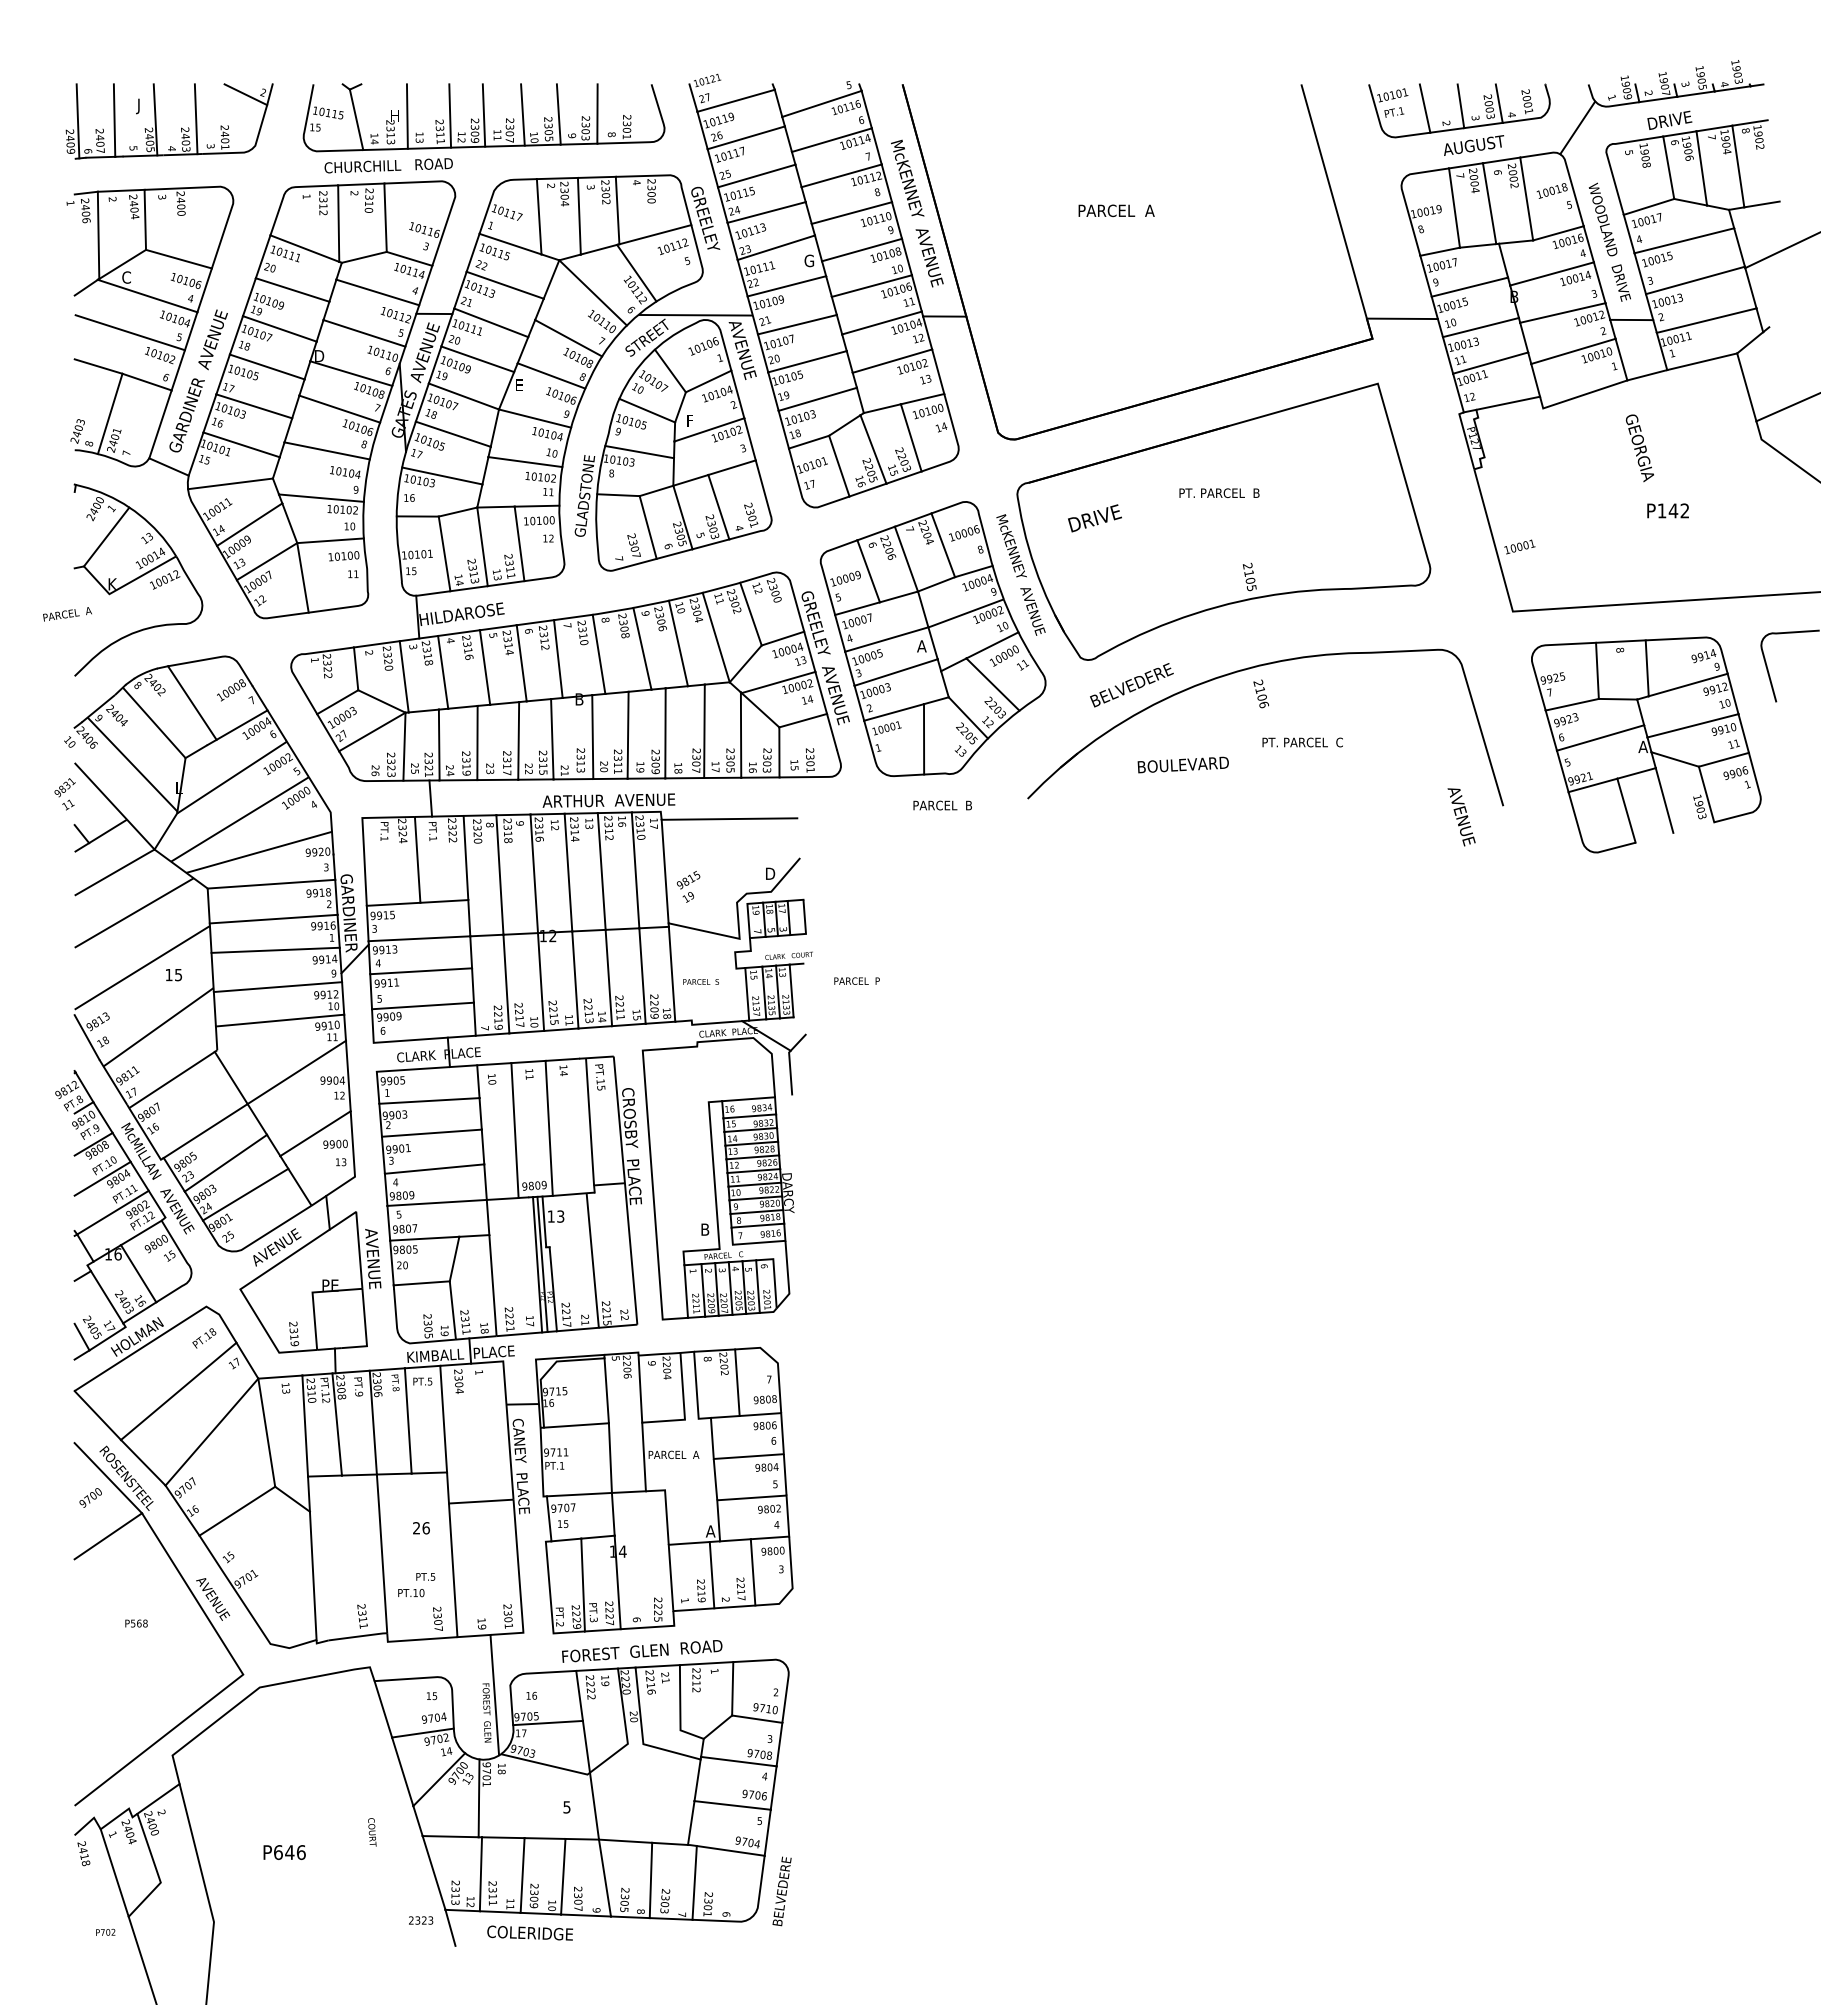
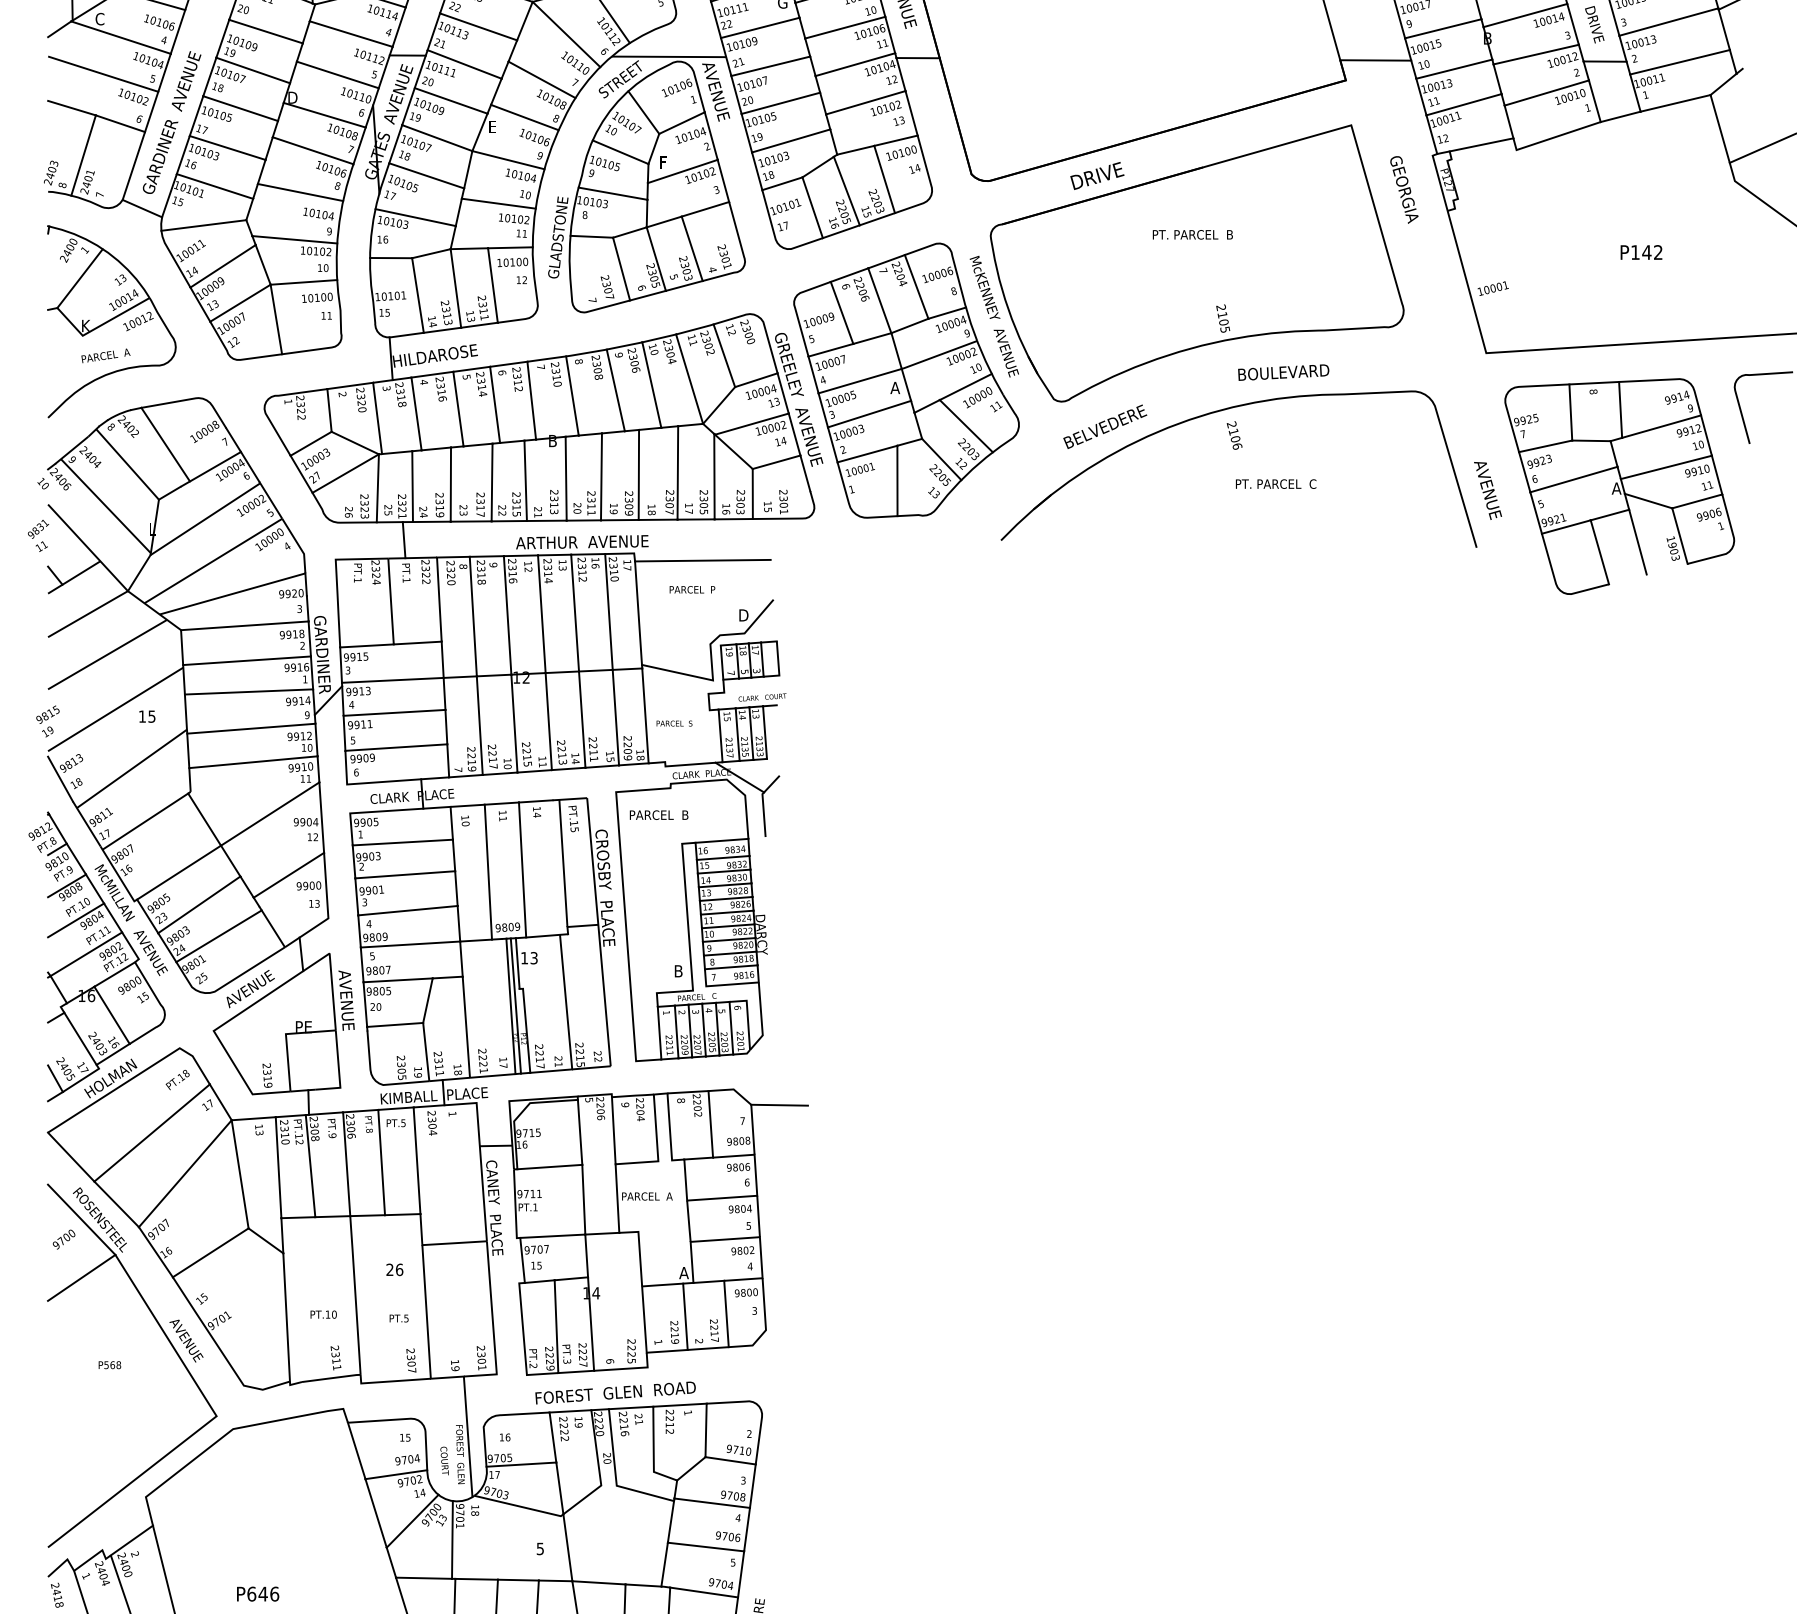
text: (1639, 448) -> (1403, 190), moved
text: (1094, 518) -> (1096, 176), moved
text: (67, 614) -> (105, 356), moved
text: (1182, 764) -> (1282, 372), moved
text: (942, 805) -> (658, 815), moved
text: (1461, 817) -> (1487, 491), moved
text: (688, 886) -> (47, 721), moved
text: (856, 980) -> (691, 589), moved
line: (805, 1363) -> (778, 1105), added
text: (411, 1593) -> (323, 1315), moved
text: (372, 1832) -> (444, 1461), moved

